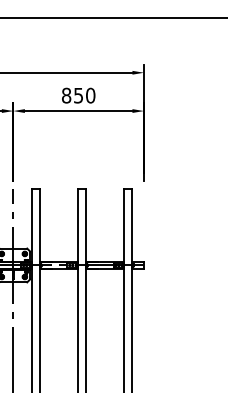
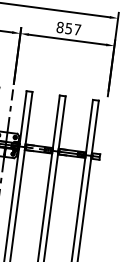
text: (90, 95) -> (77, 29), 850 -> 857

